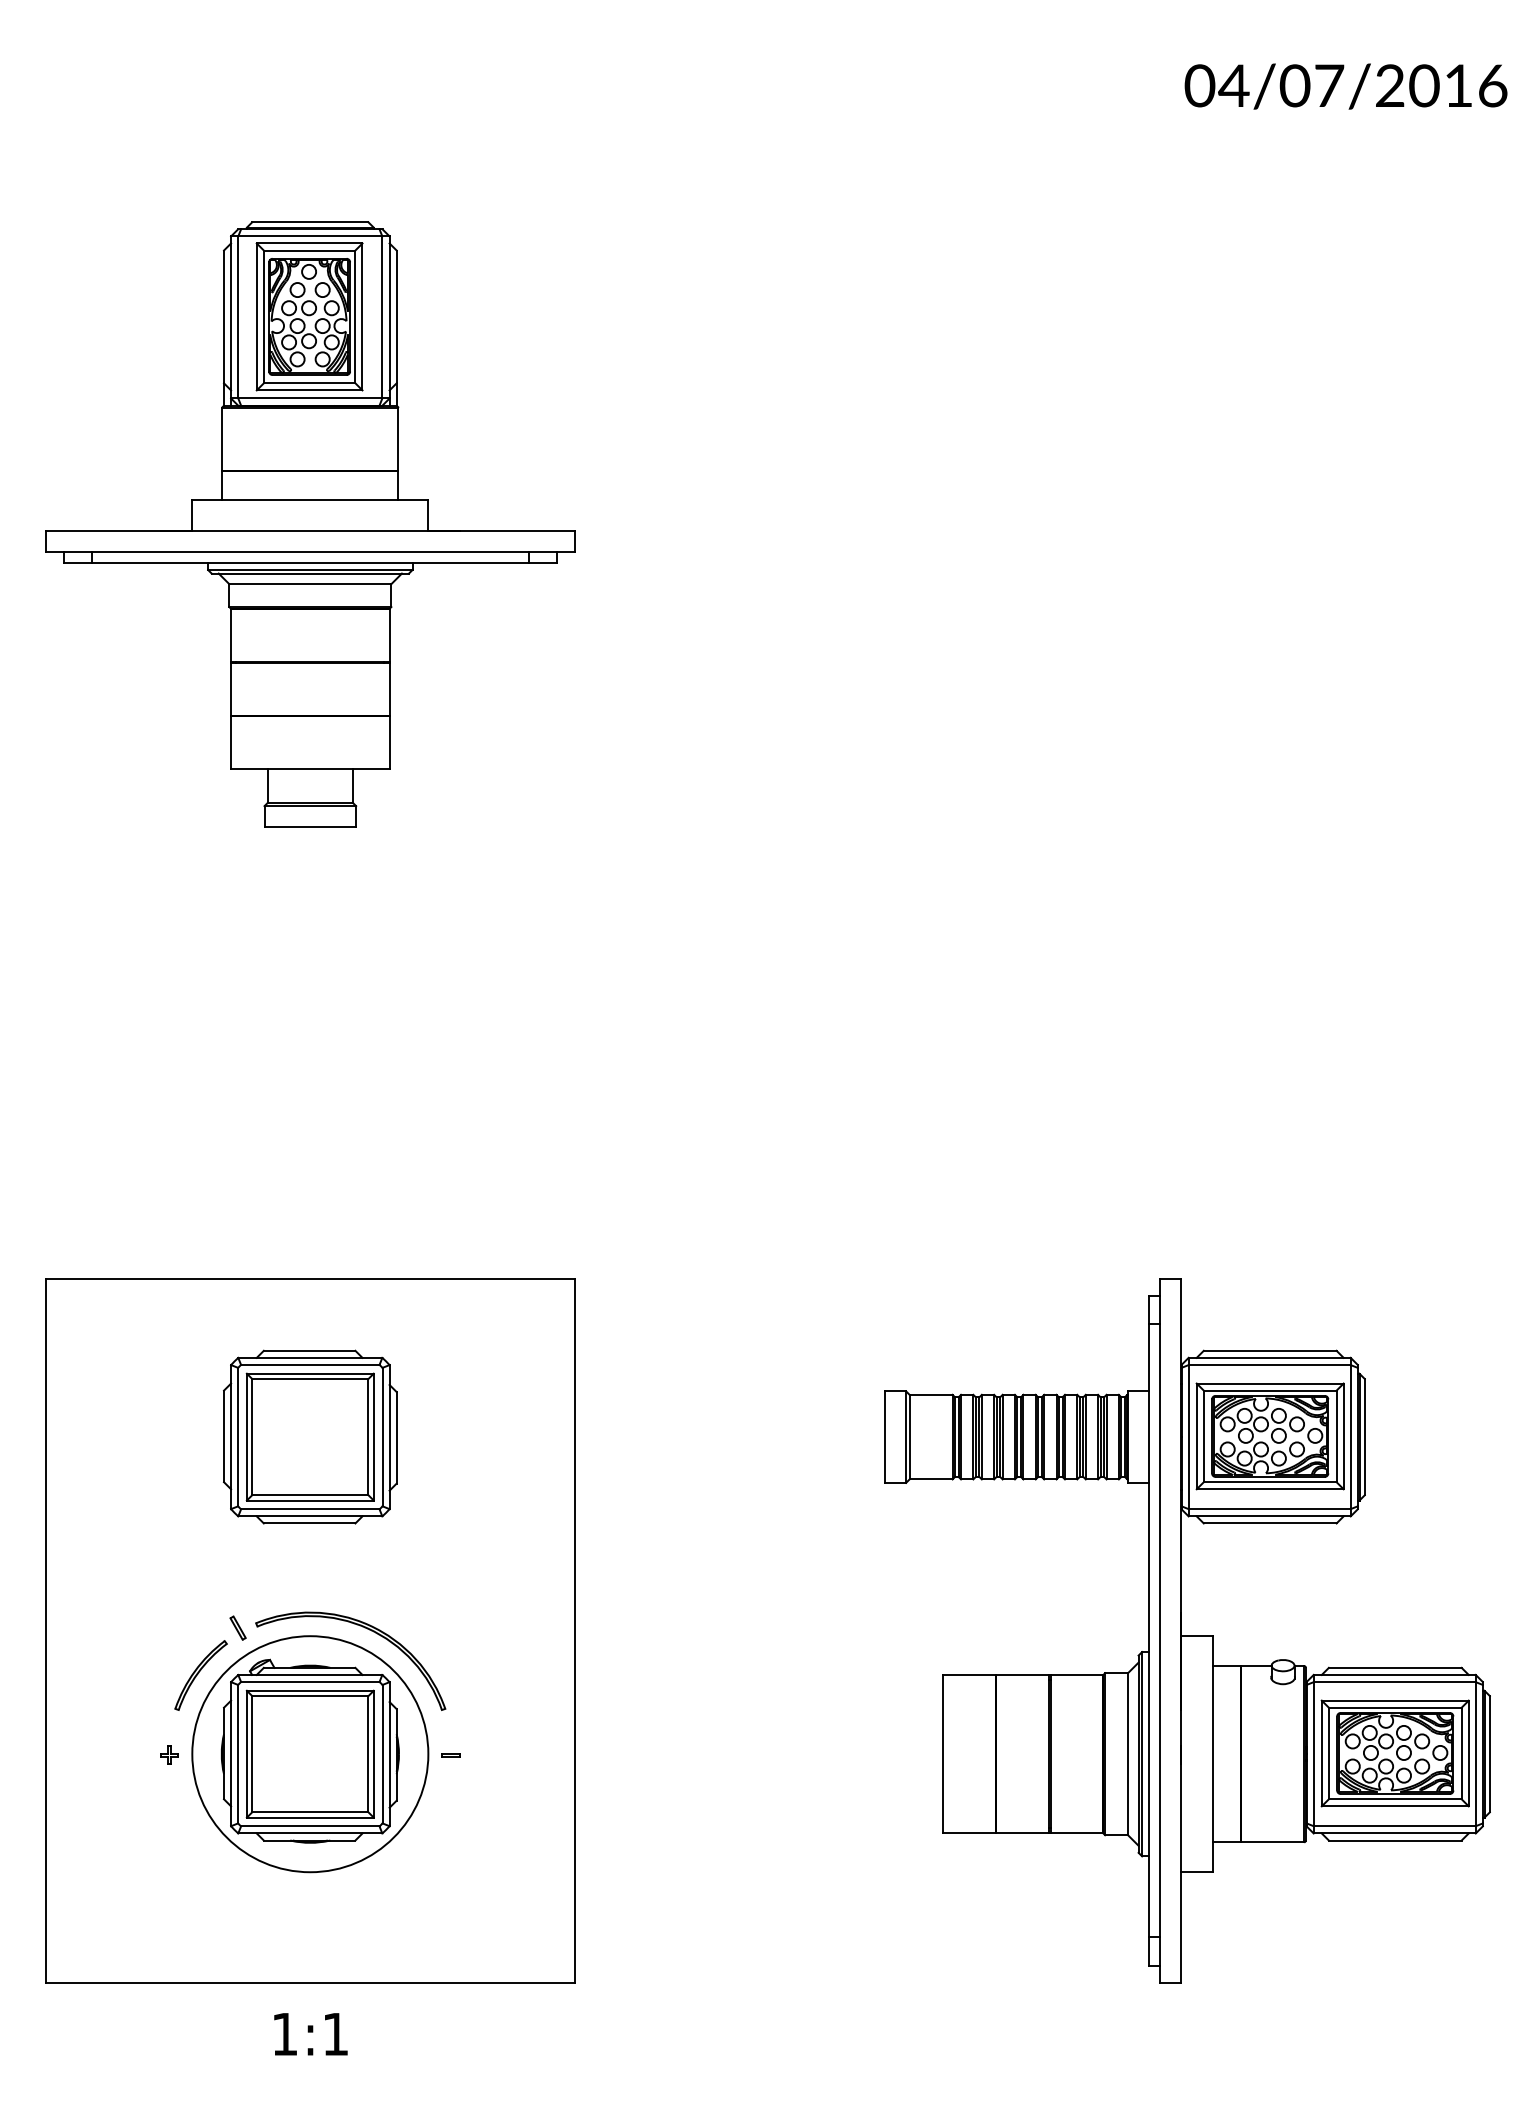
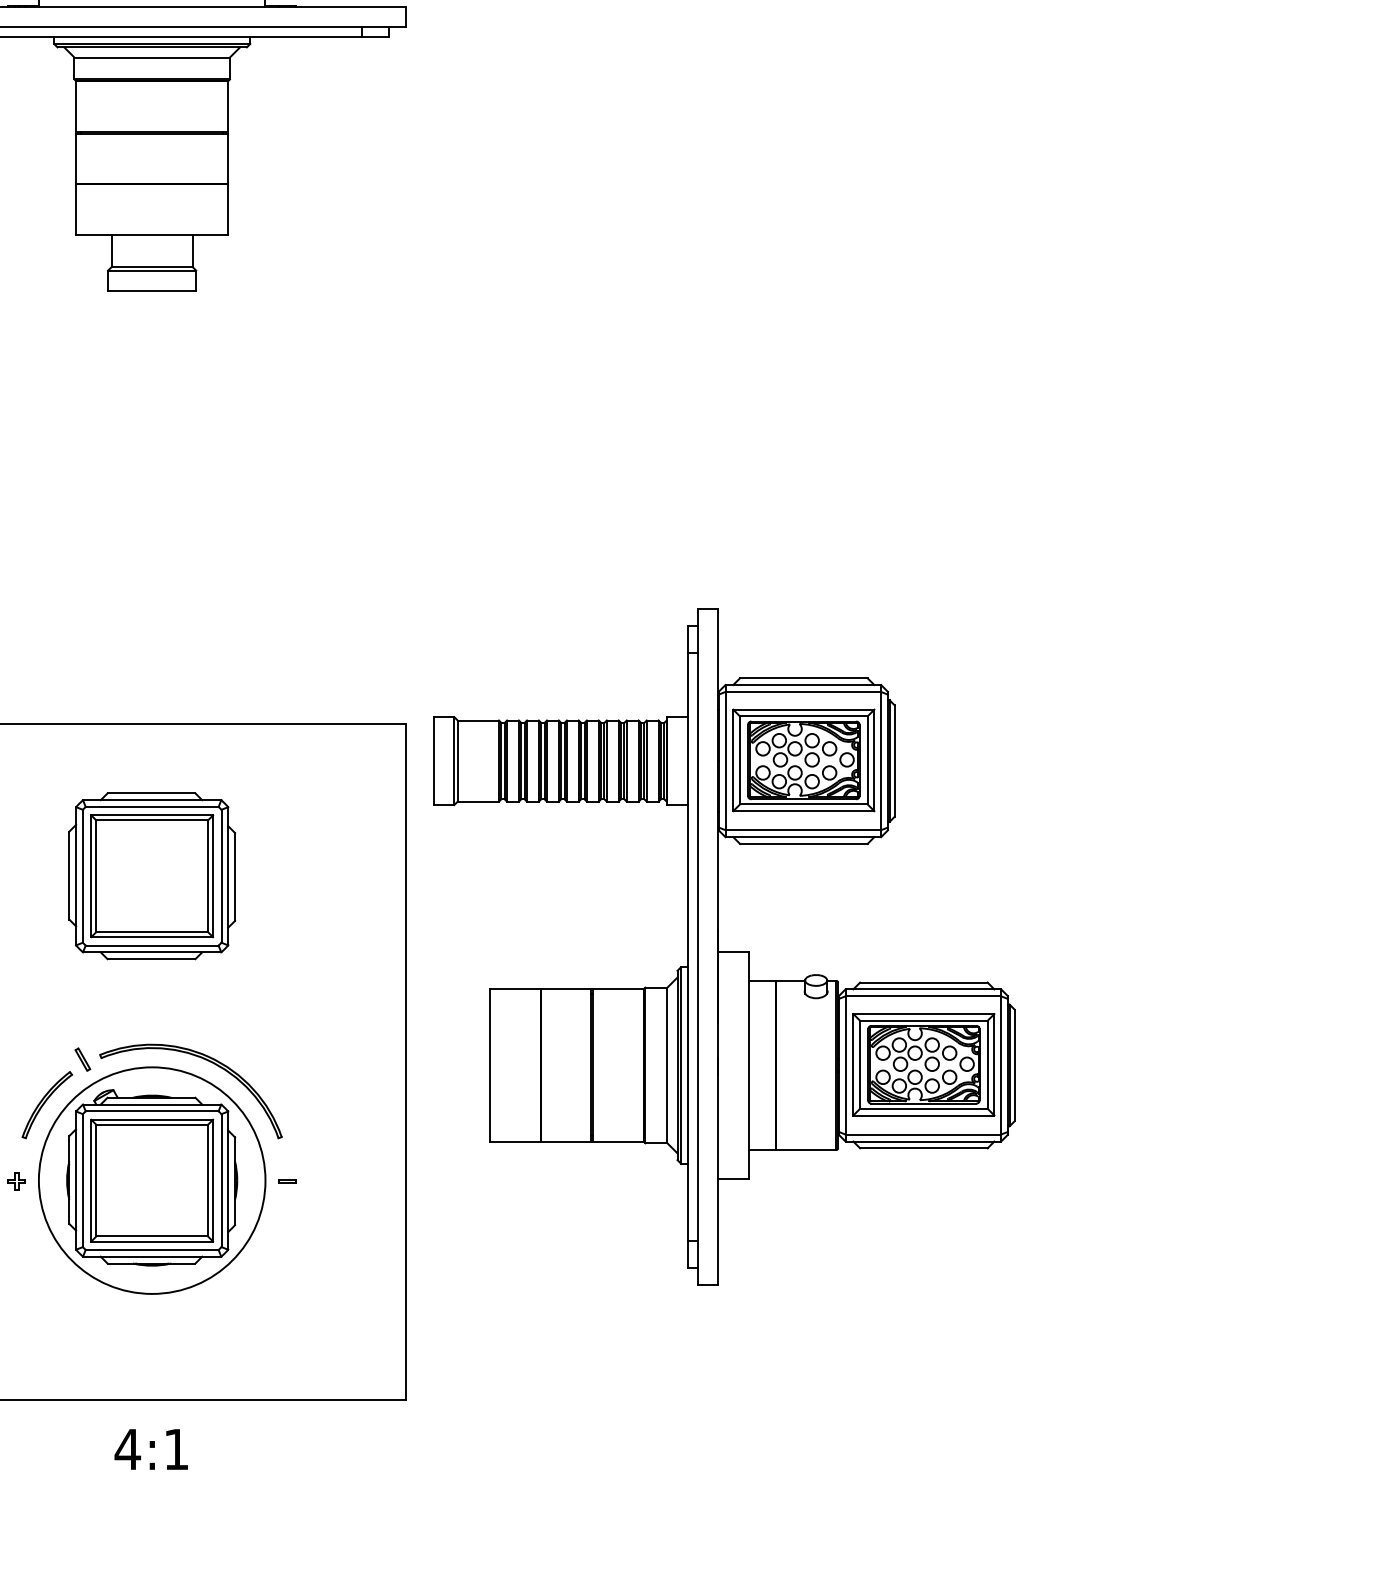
part: (1187, 1630) -> (724, 946), moved
text: (284, 2034) -> (127, 1449), 1:1 -> 4:1

